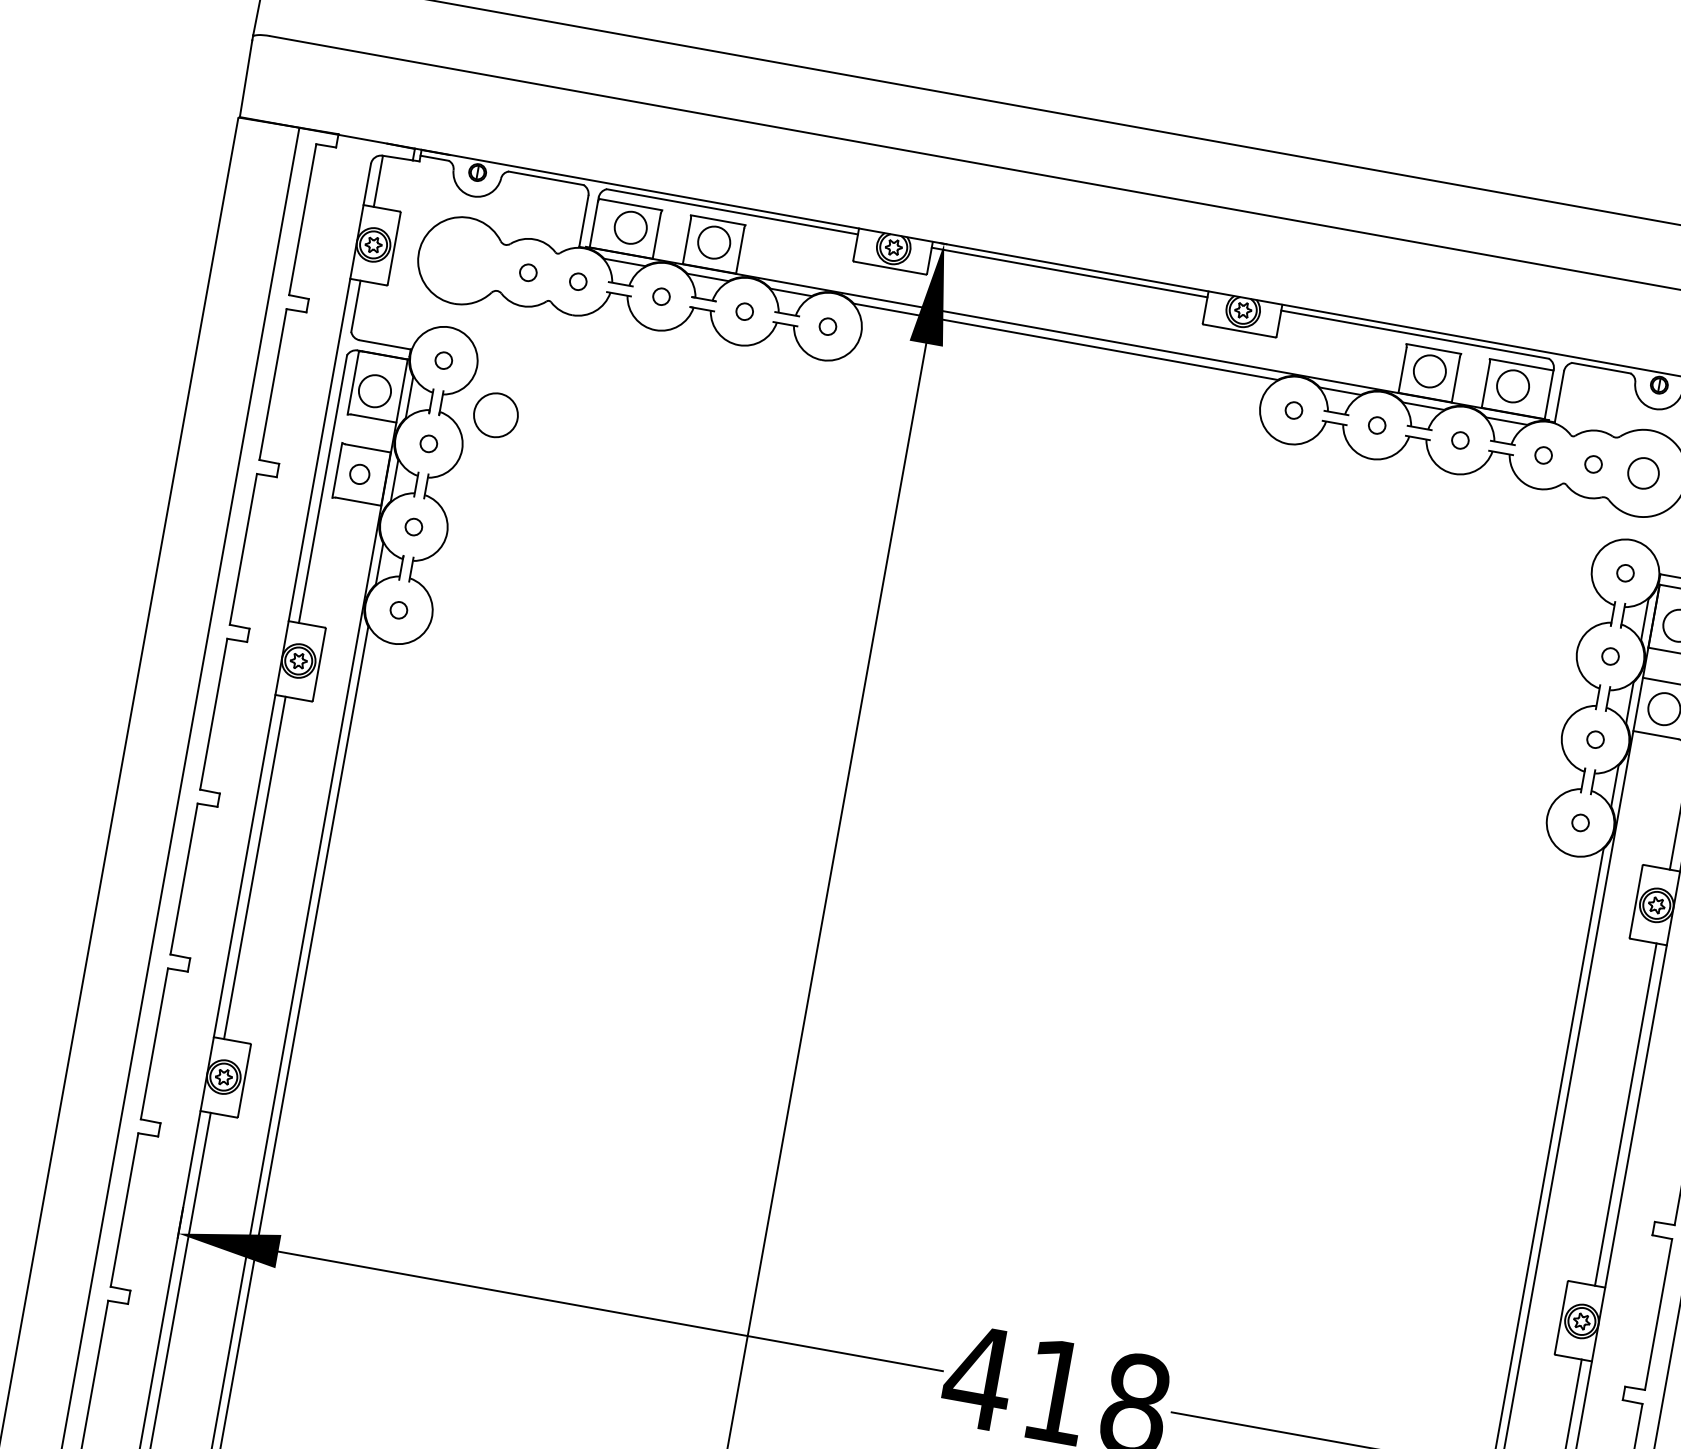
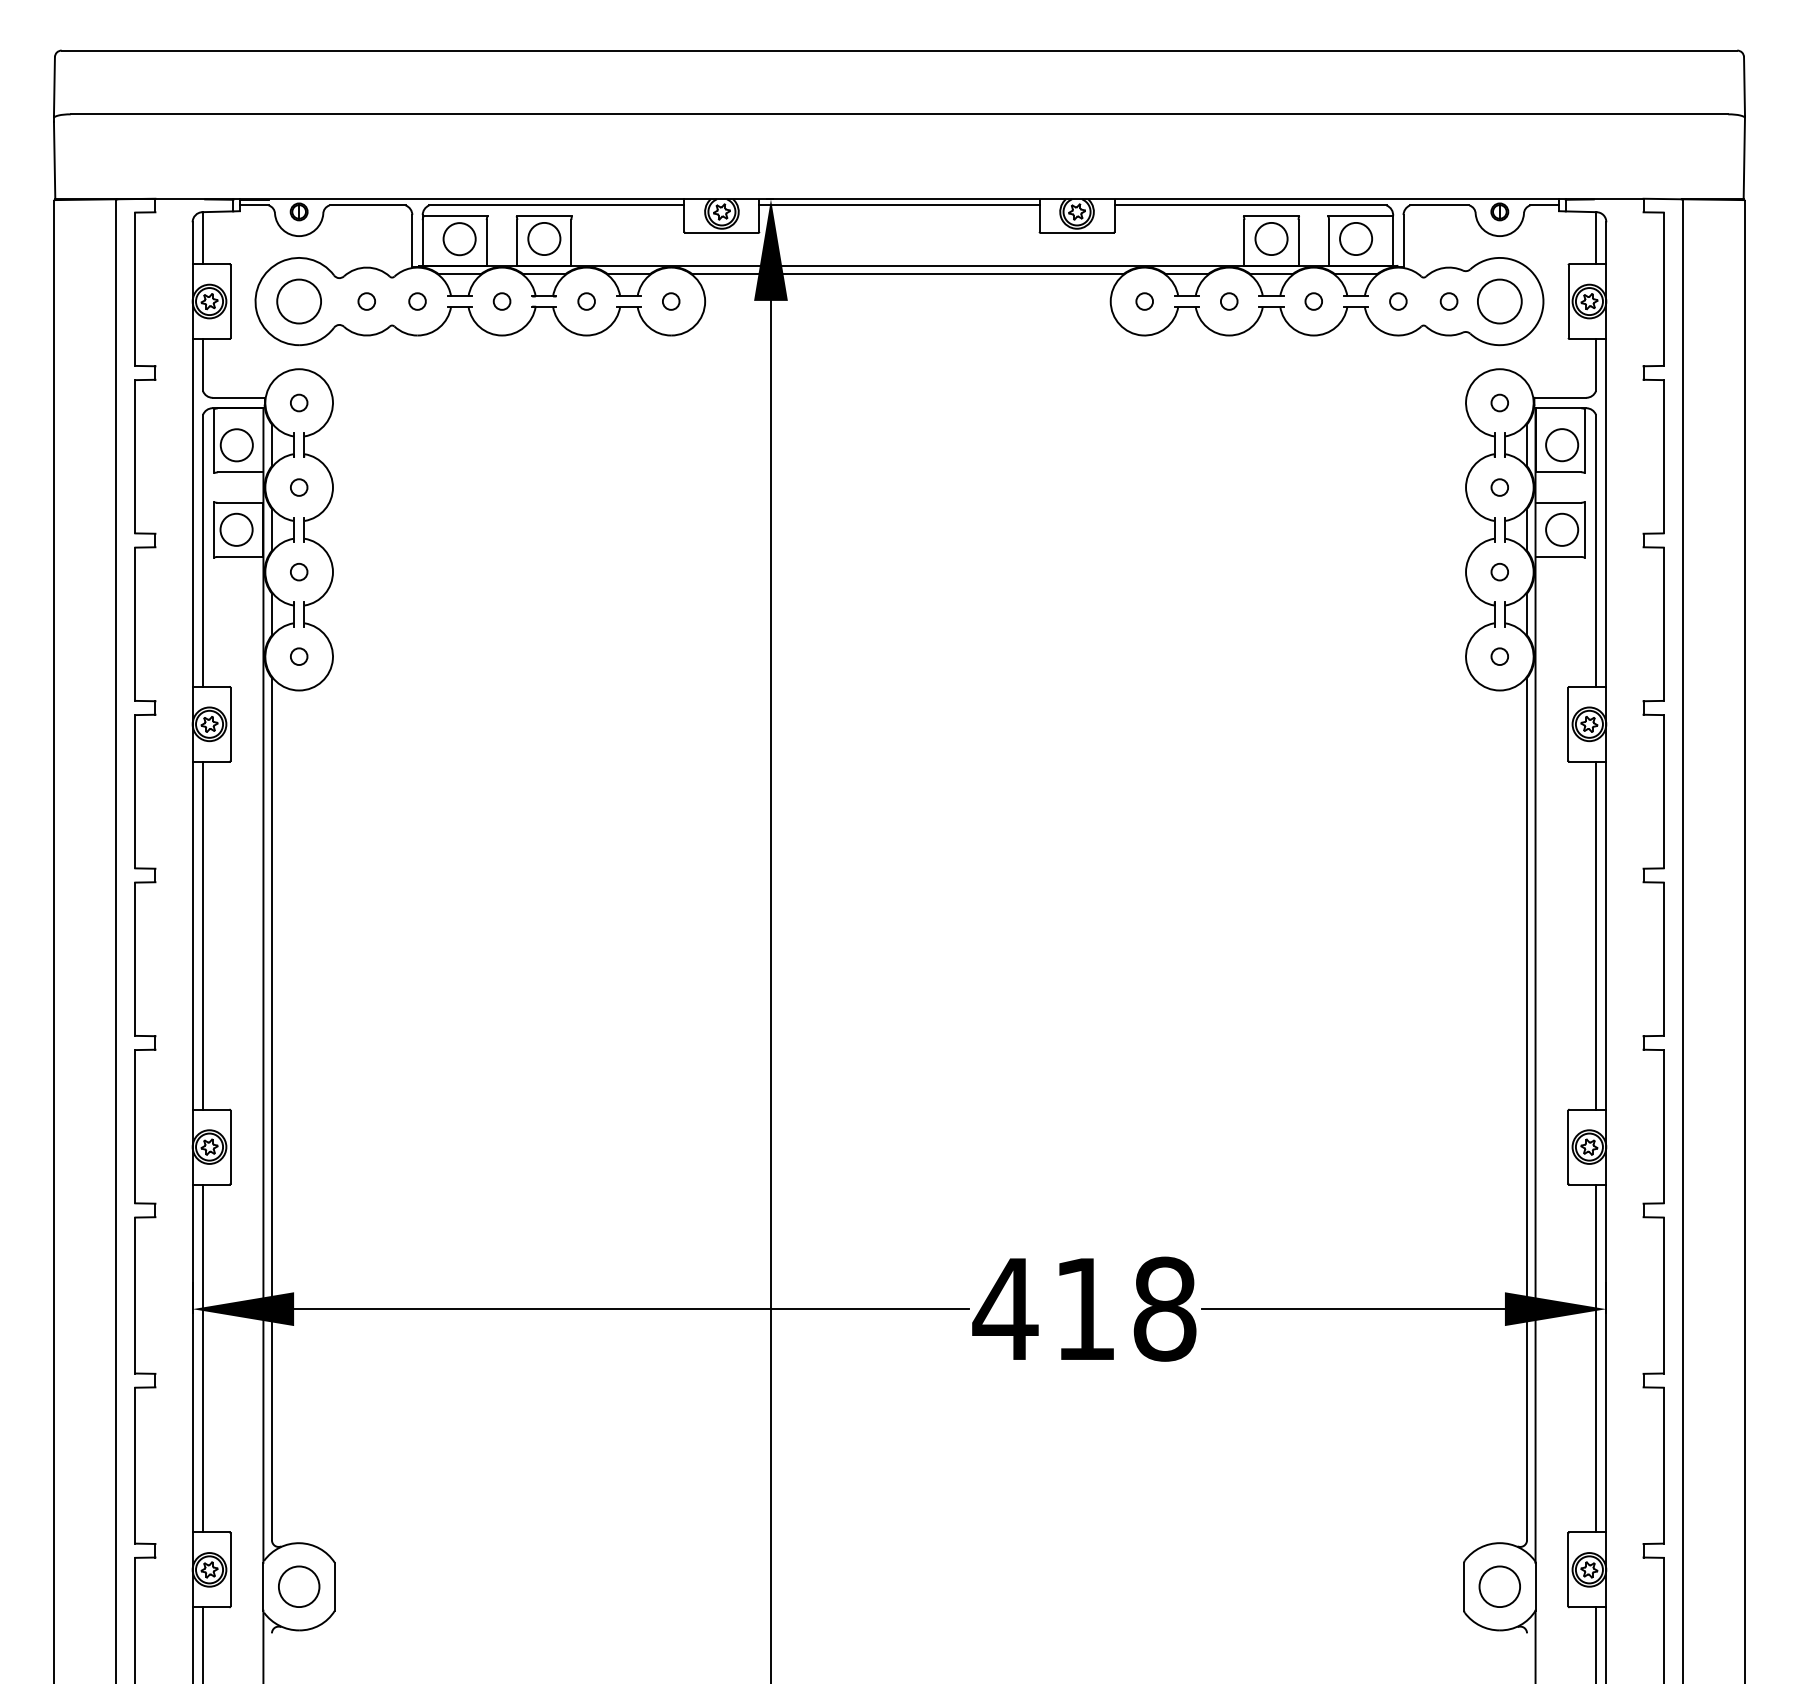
circle: (495, 415) -> (298, 301), moved
circle: (1643, 473) -> (1499, 301), size x1.43
circle: (359, 474) -> (236, 529), size x1.67

